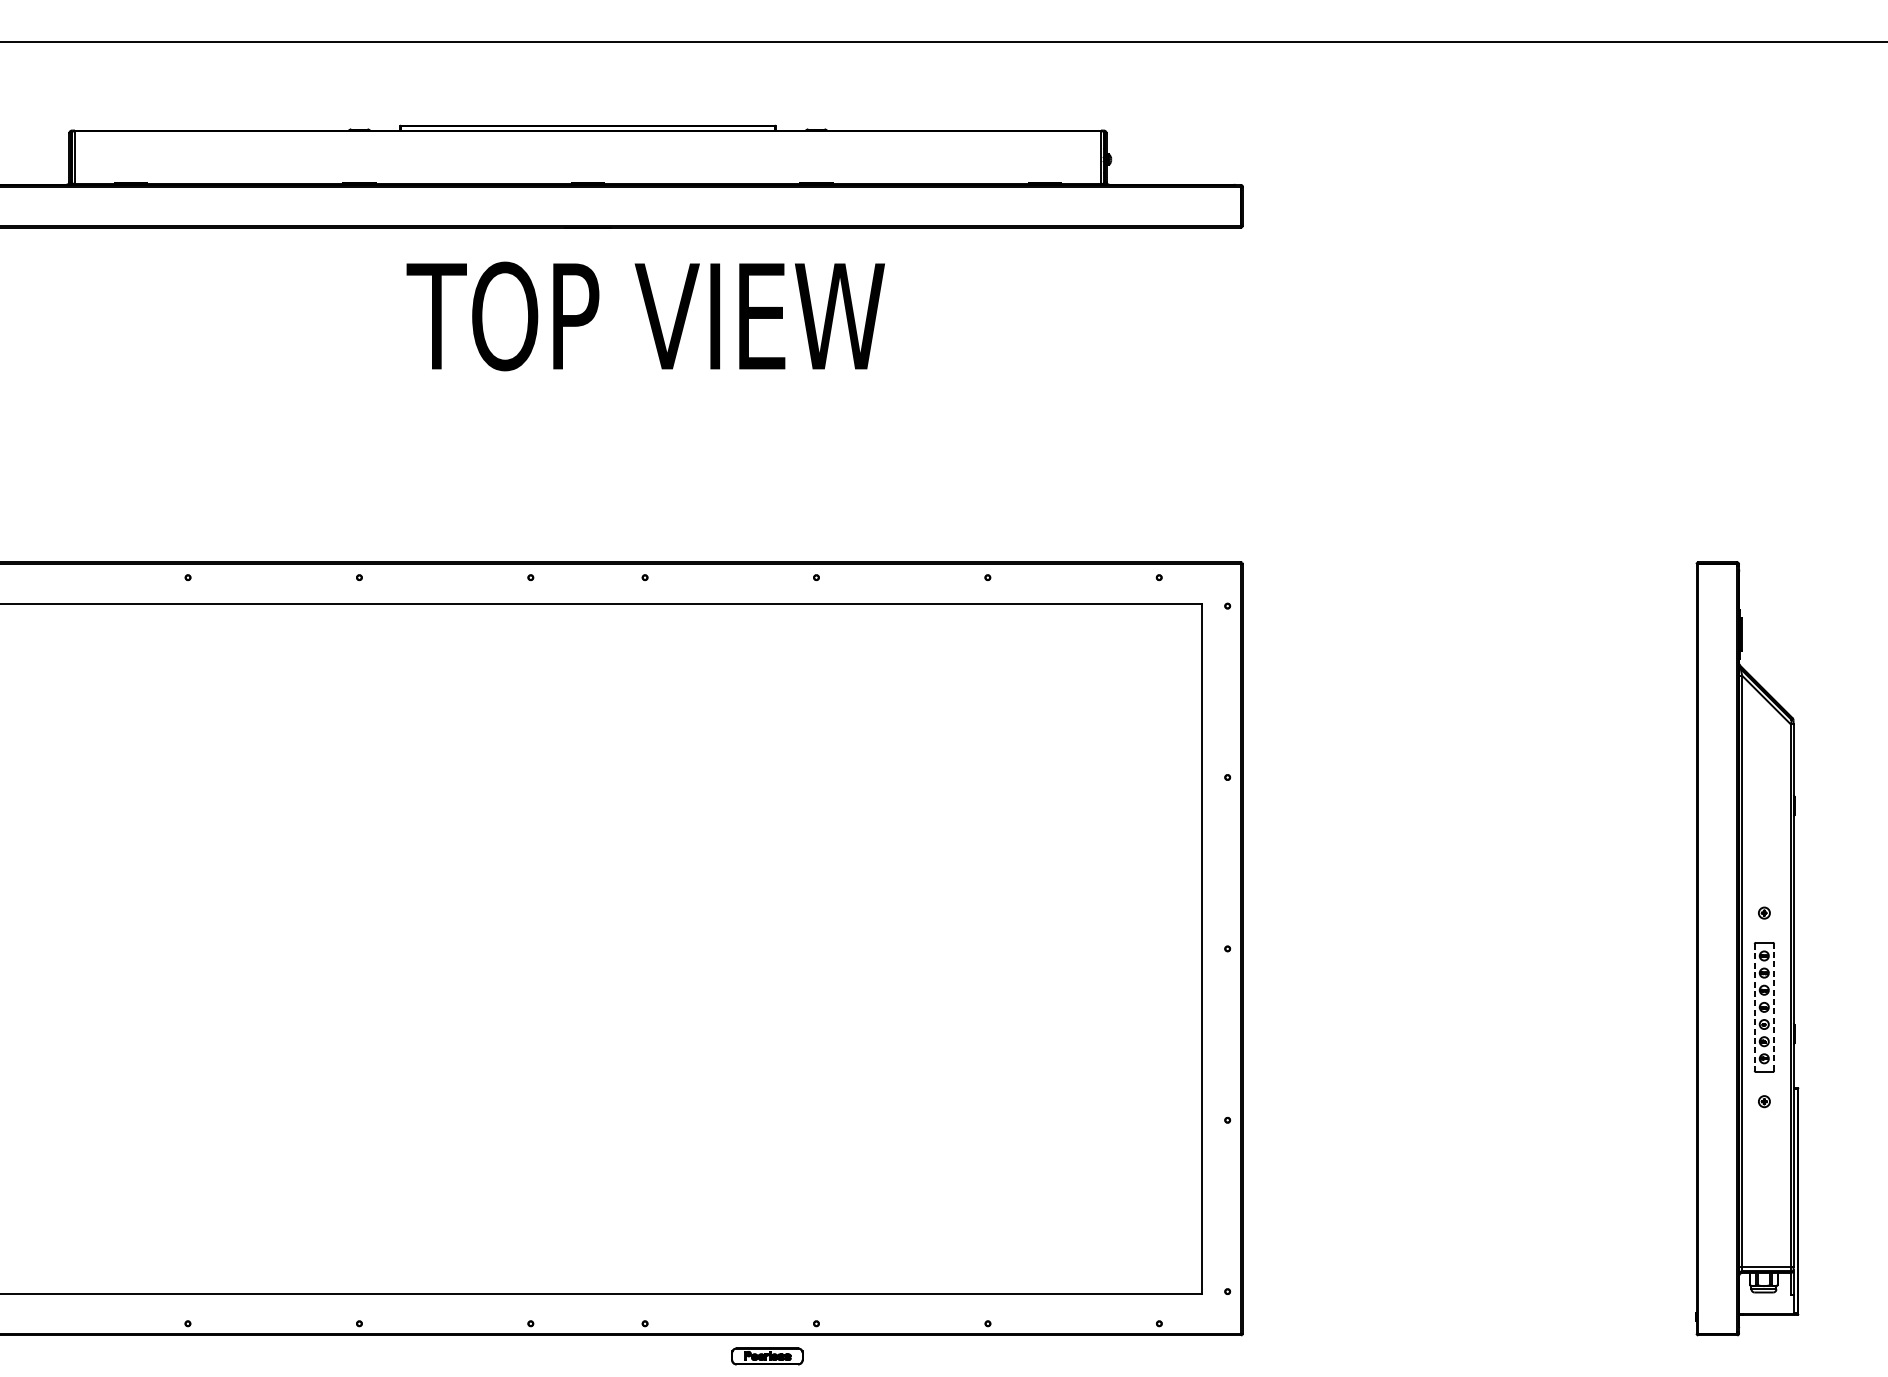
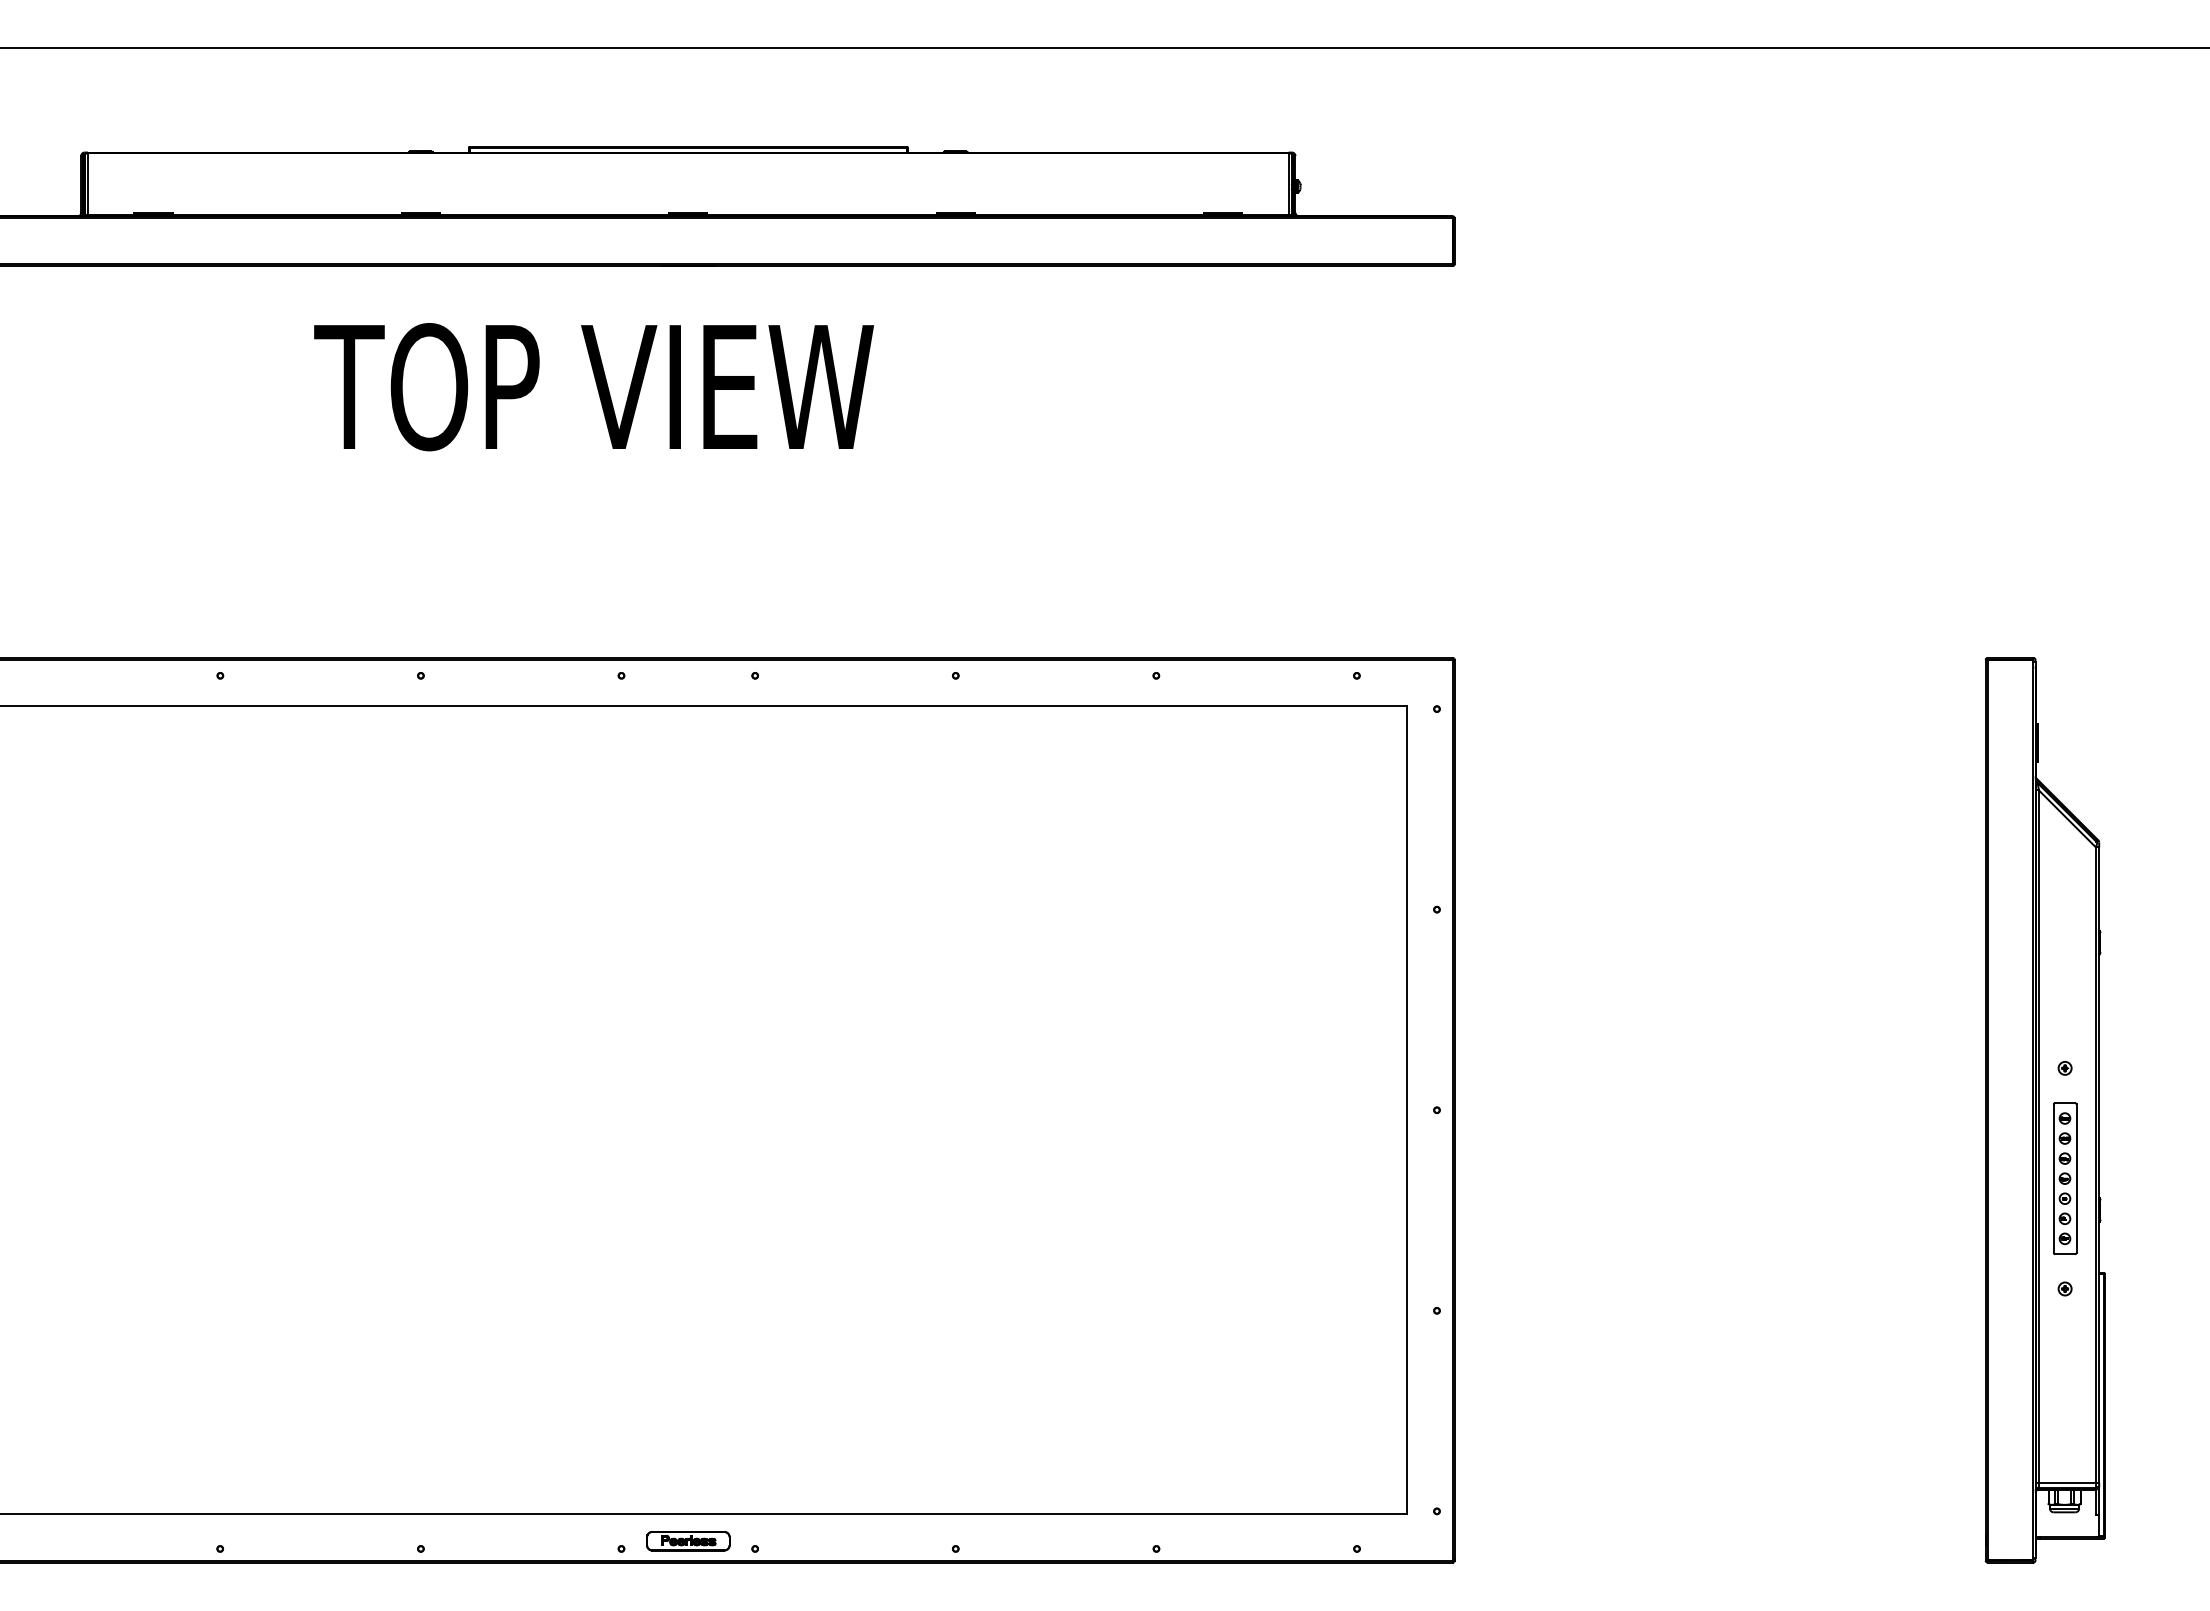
text: (645, 316) -> (593, 387), moved
line: (1774, 1007) -> (2076, 1178), dashed -> solid
line: (1754, 1008) -> (2053, 1179), dashed -> solid
part: (767, 1356) -> (688, 1541), moved

